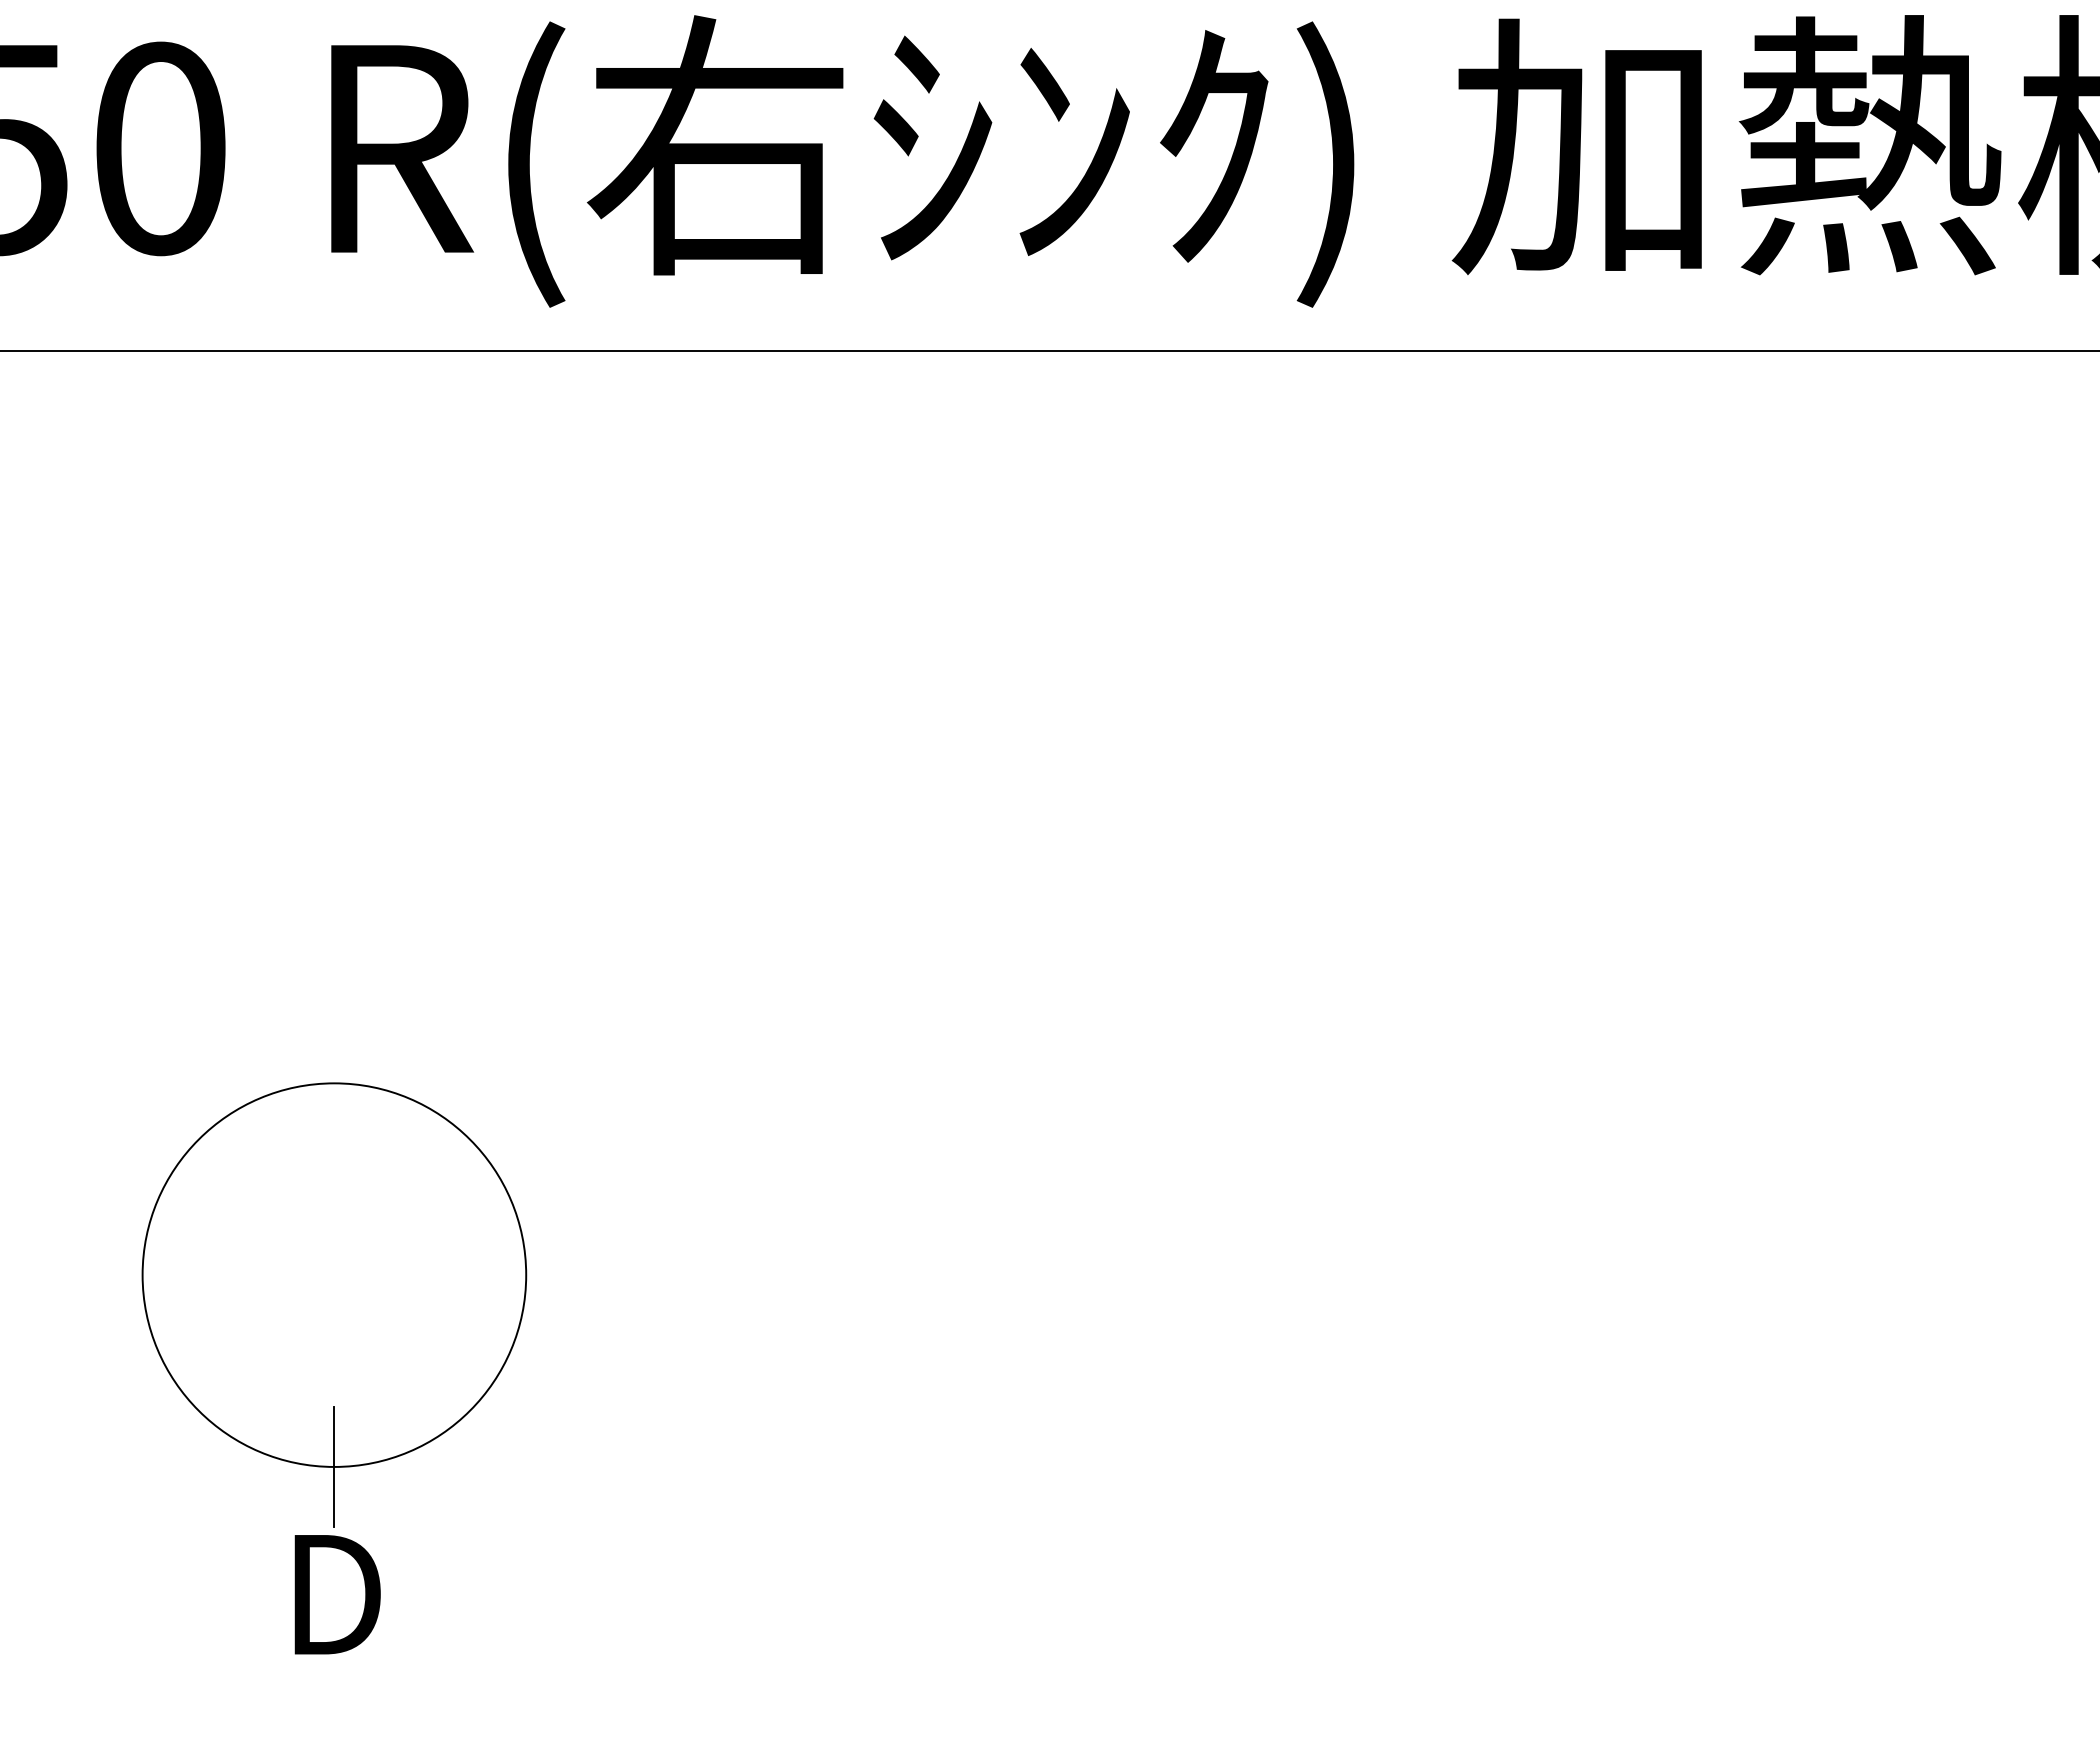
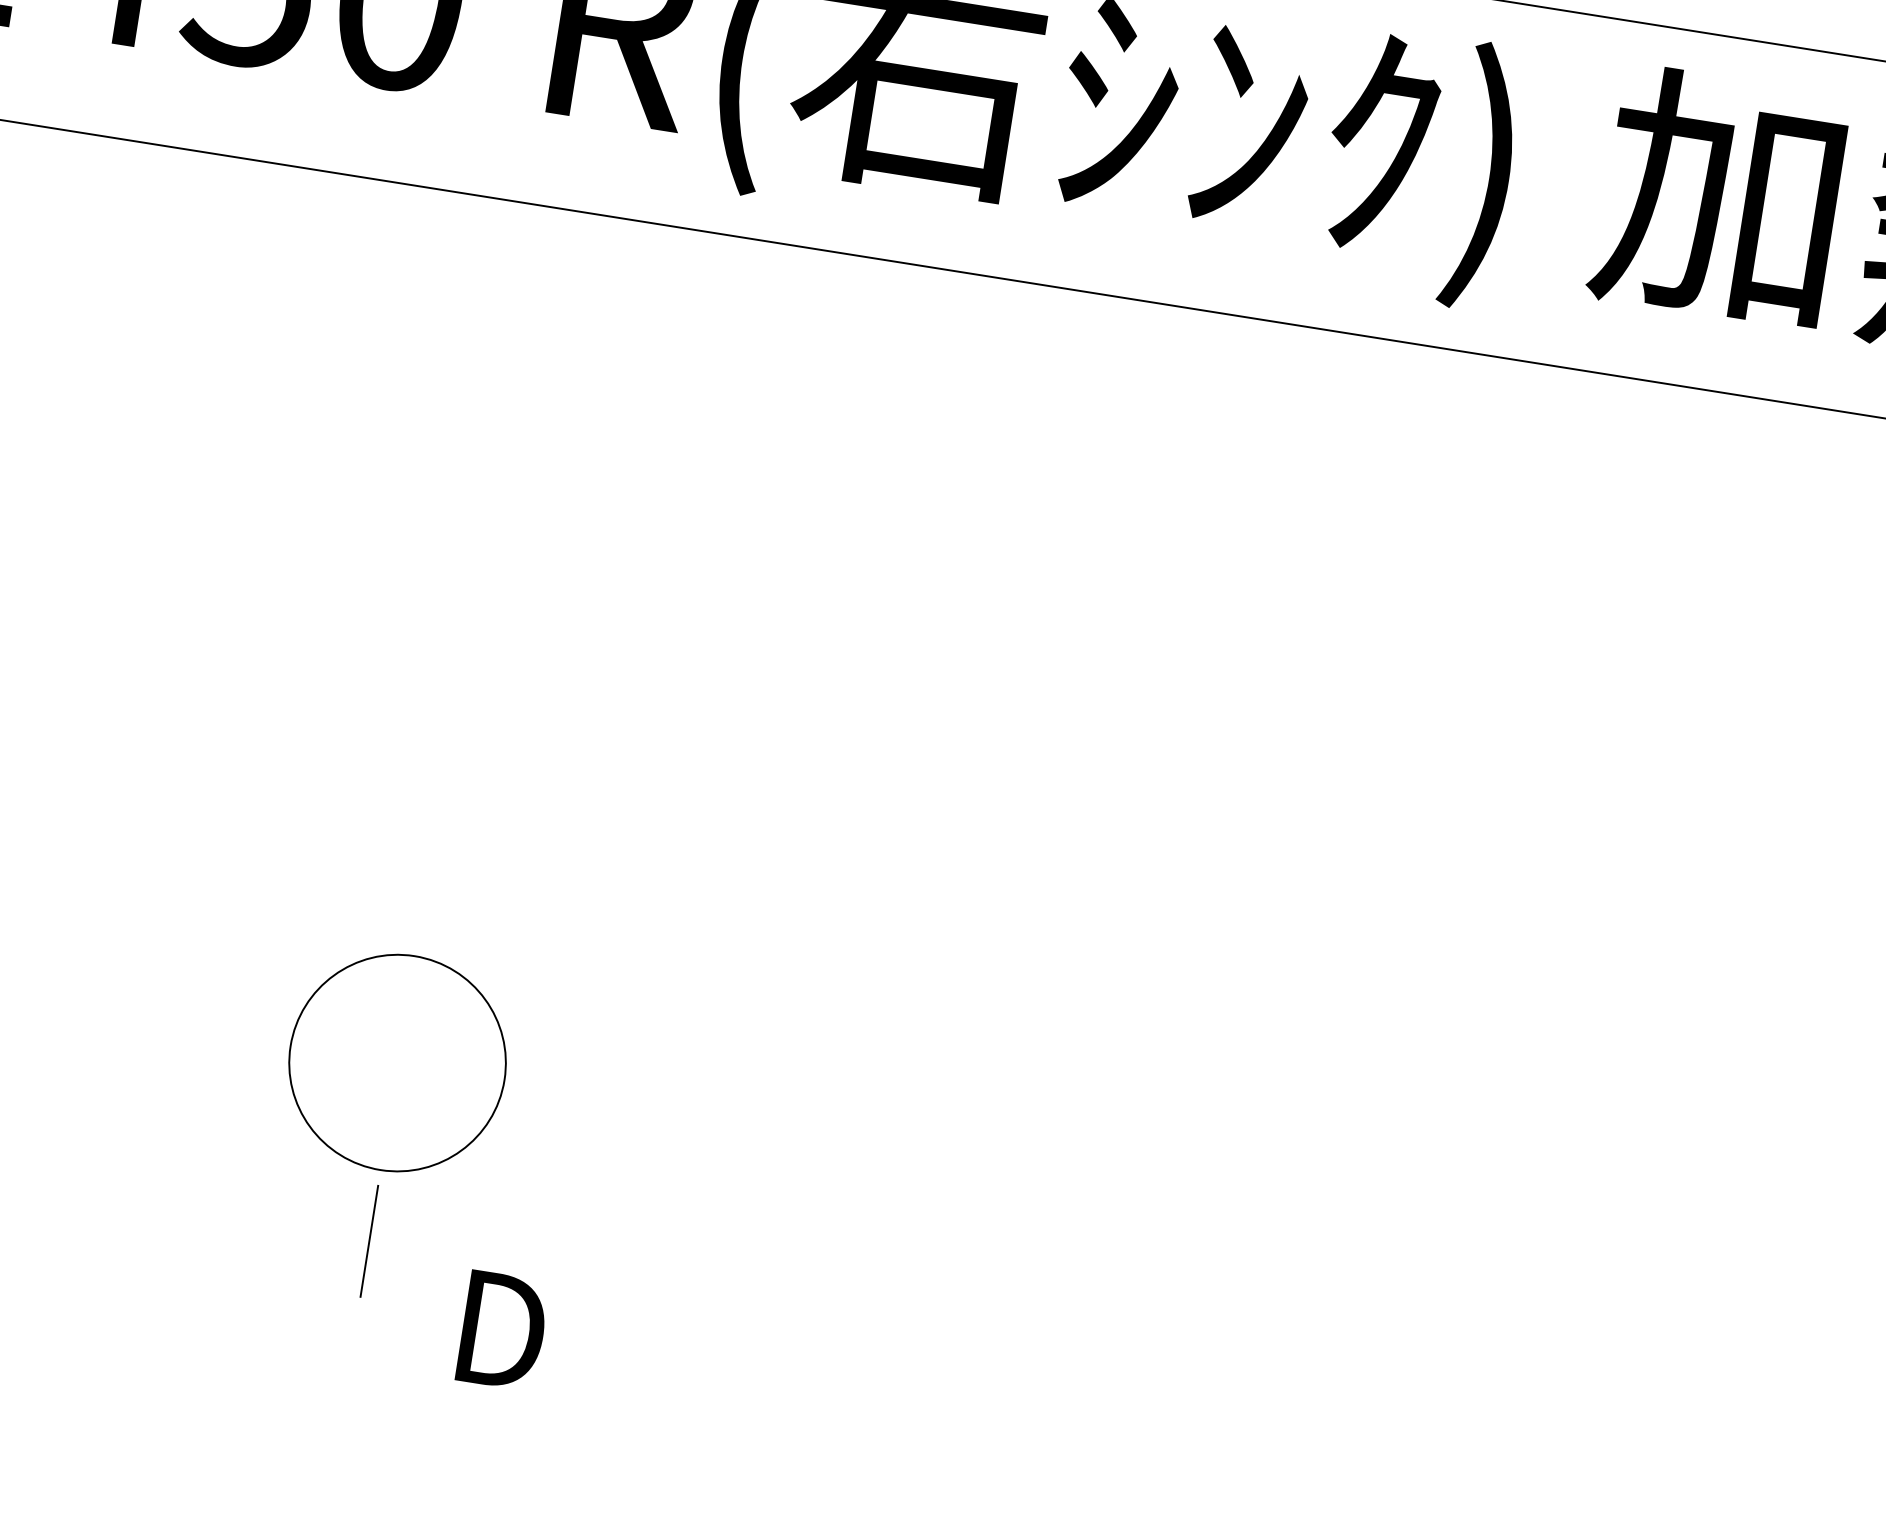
circle: (334, 1274) -> (397, 1062), size x0.6
text: (337, 1594) -> (502, 1330), moved

